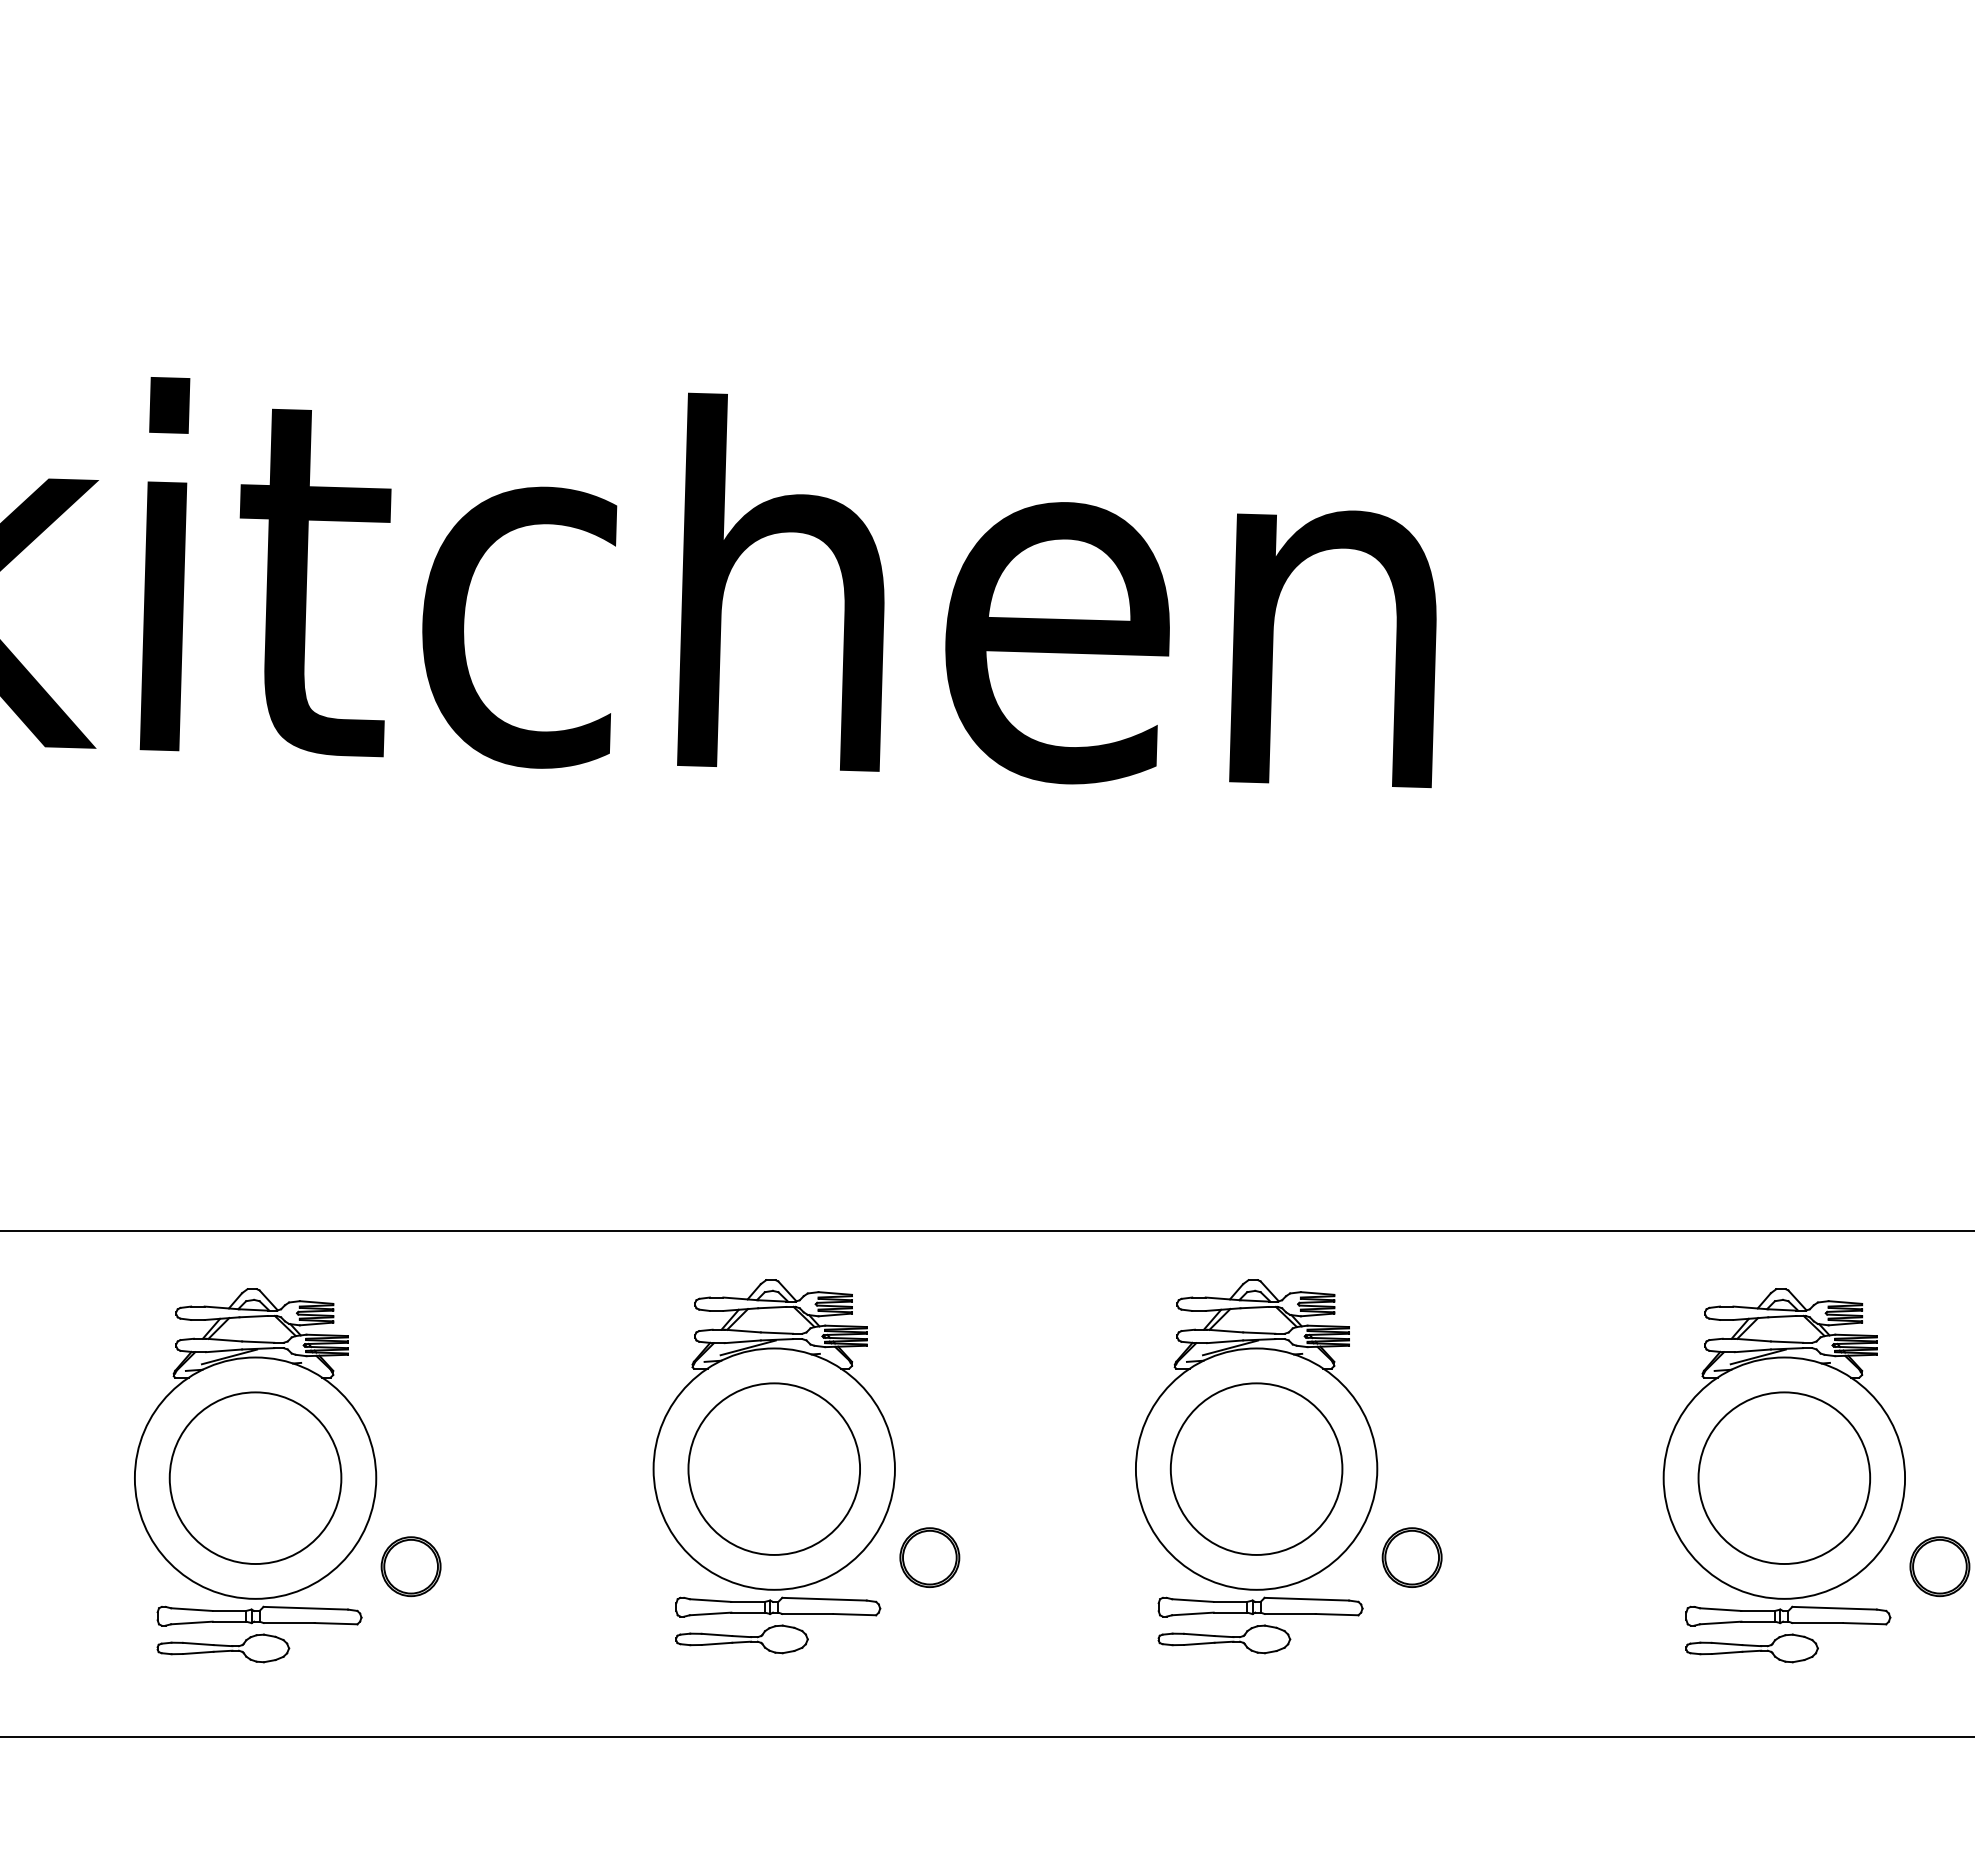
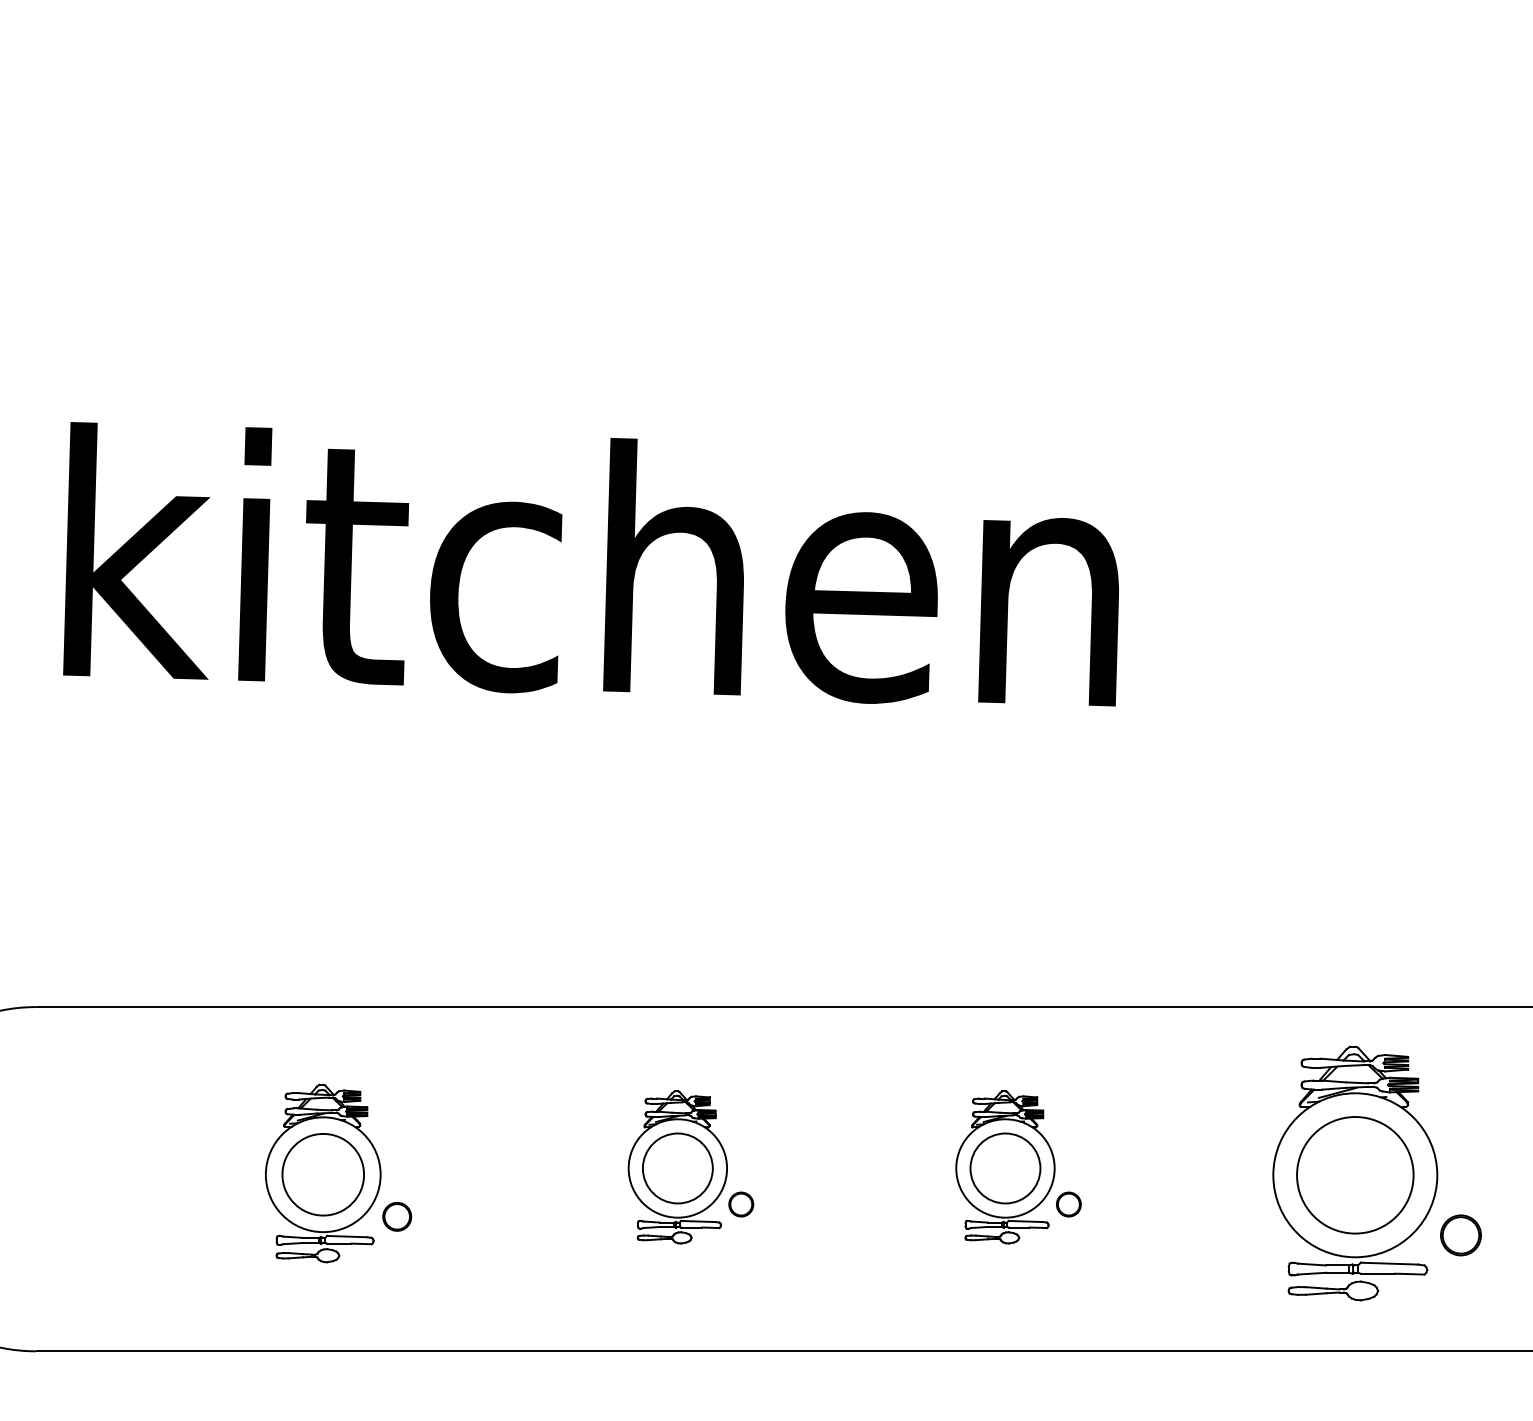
part: (805, 1466) -> (690, 1167), size x0.6
part: (1288, 1466) -> (1018, 1167), size x0.6
part: (287, 1475) -> (338, 1173), size x0.7

